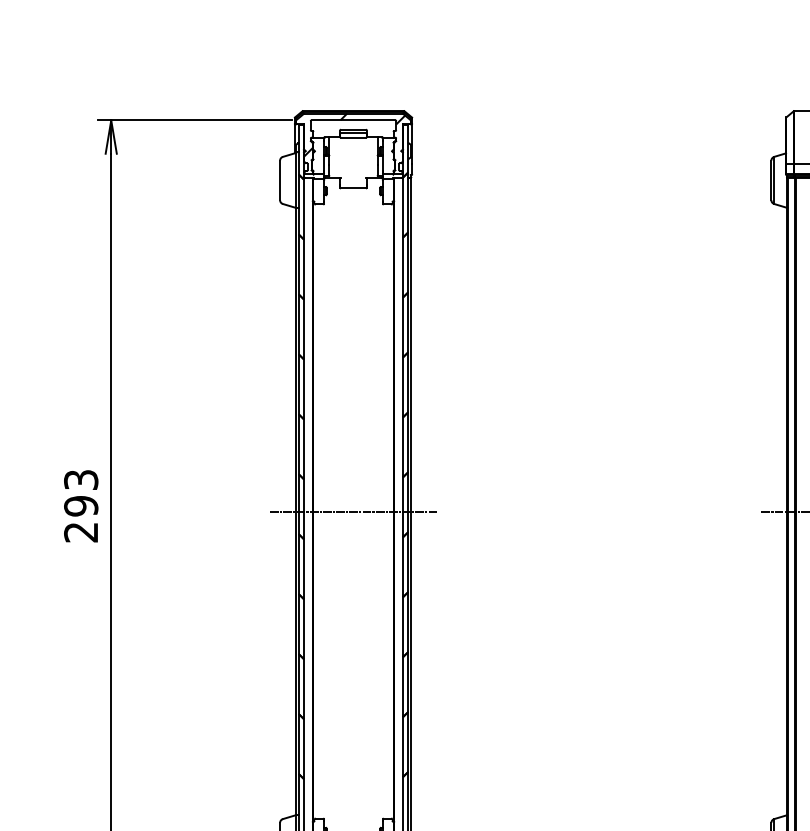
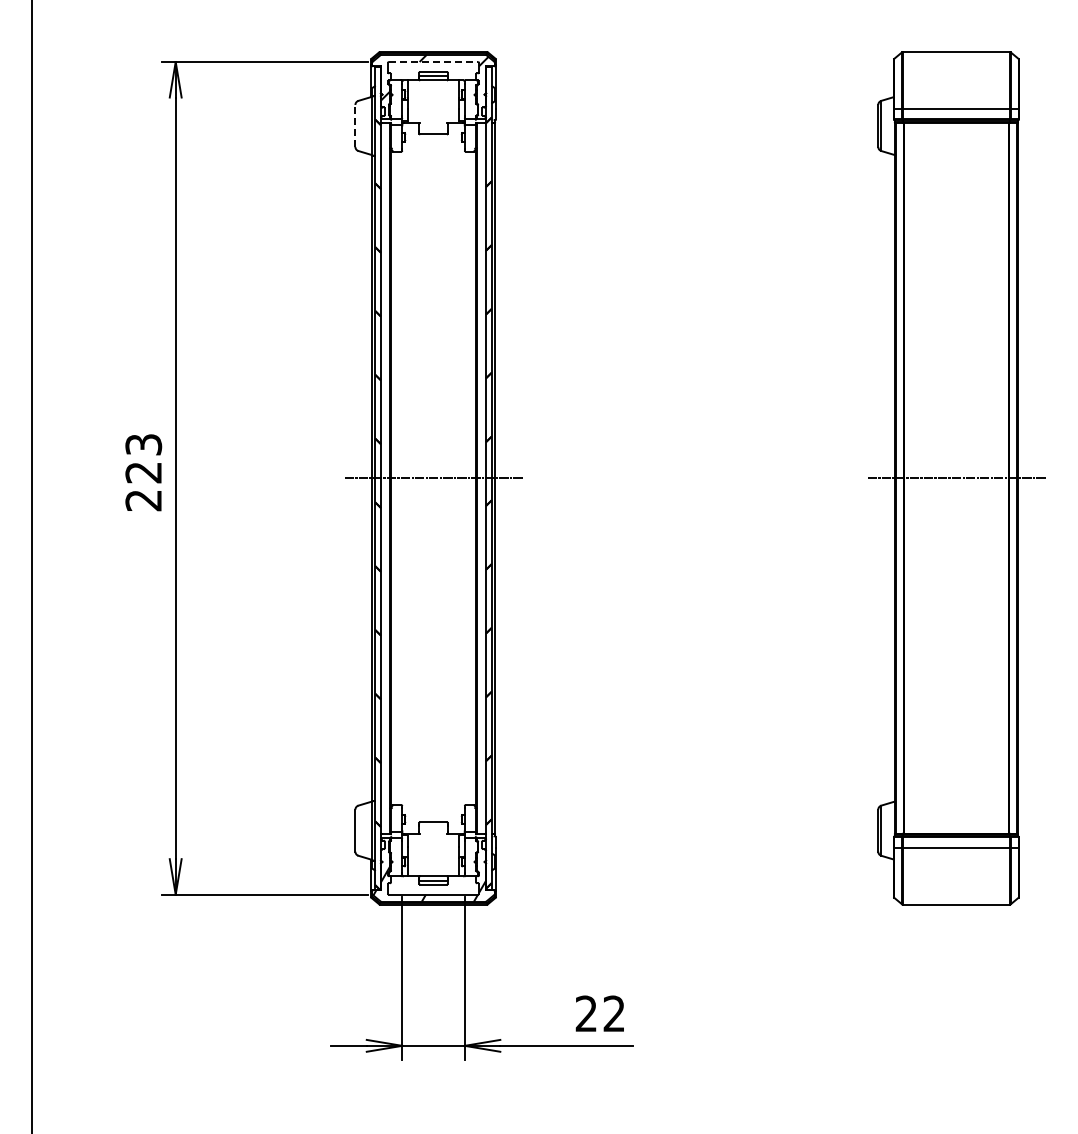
line: (353, 120) -> (433, 62), solid -> dashed
line: (280, 180) -> (355, 125), solid -> dashed
text: (80, 506) -> (143, 472), 293 -> 223

